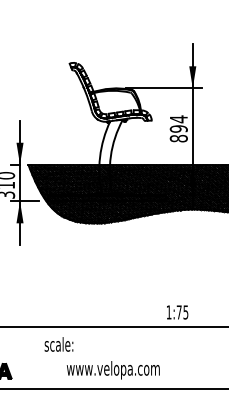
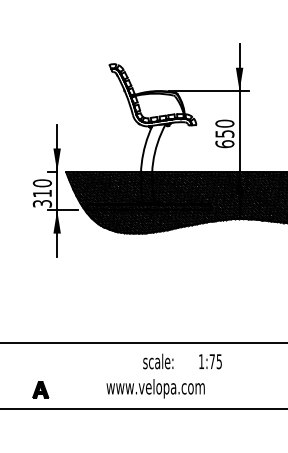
text: (178, 128) -> (224, 133), 894 -> 650
text: (177, 312) -> (210, 361), moved
text: (59, 344) -> (158, 361), moved

